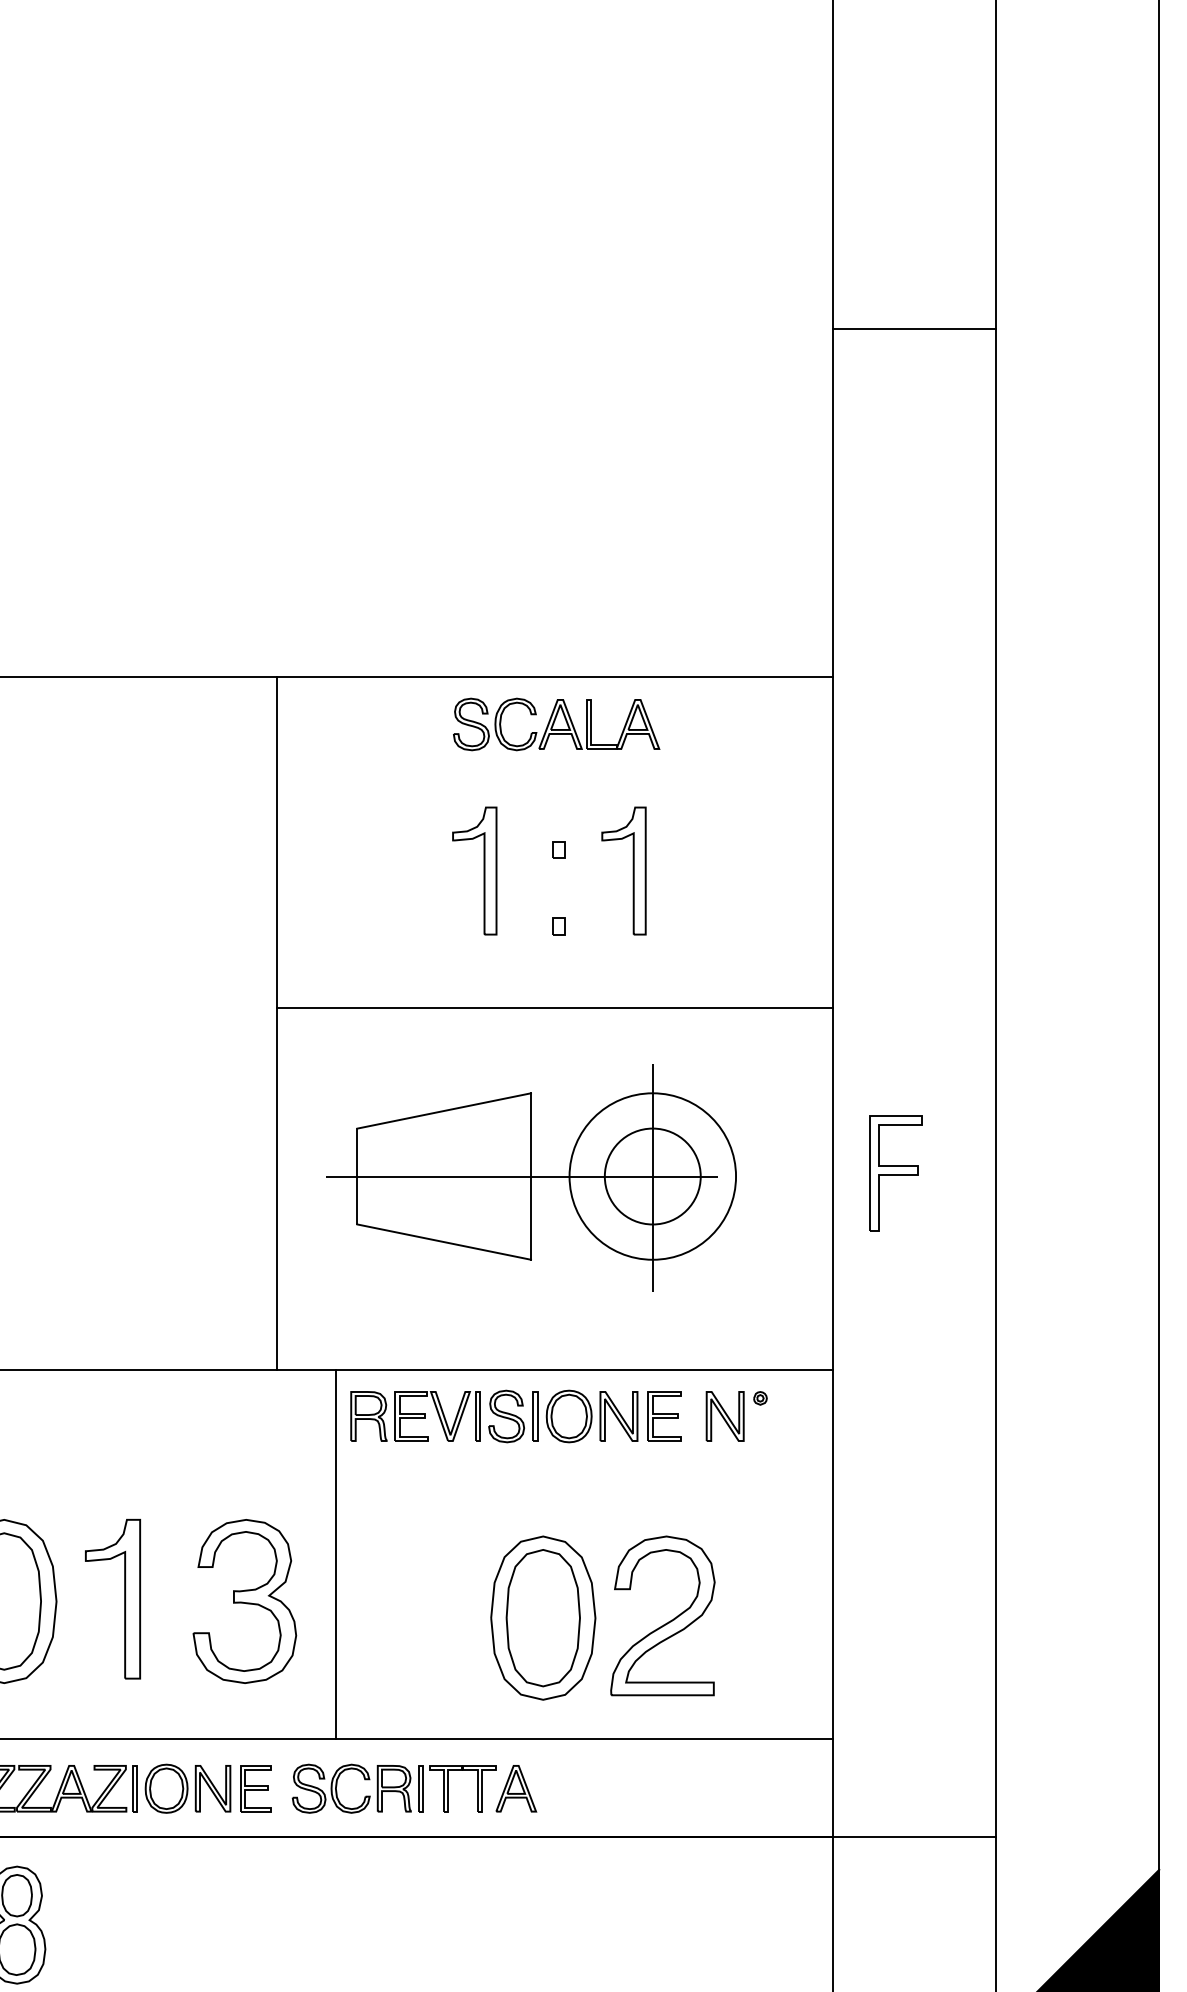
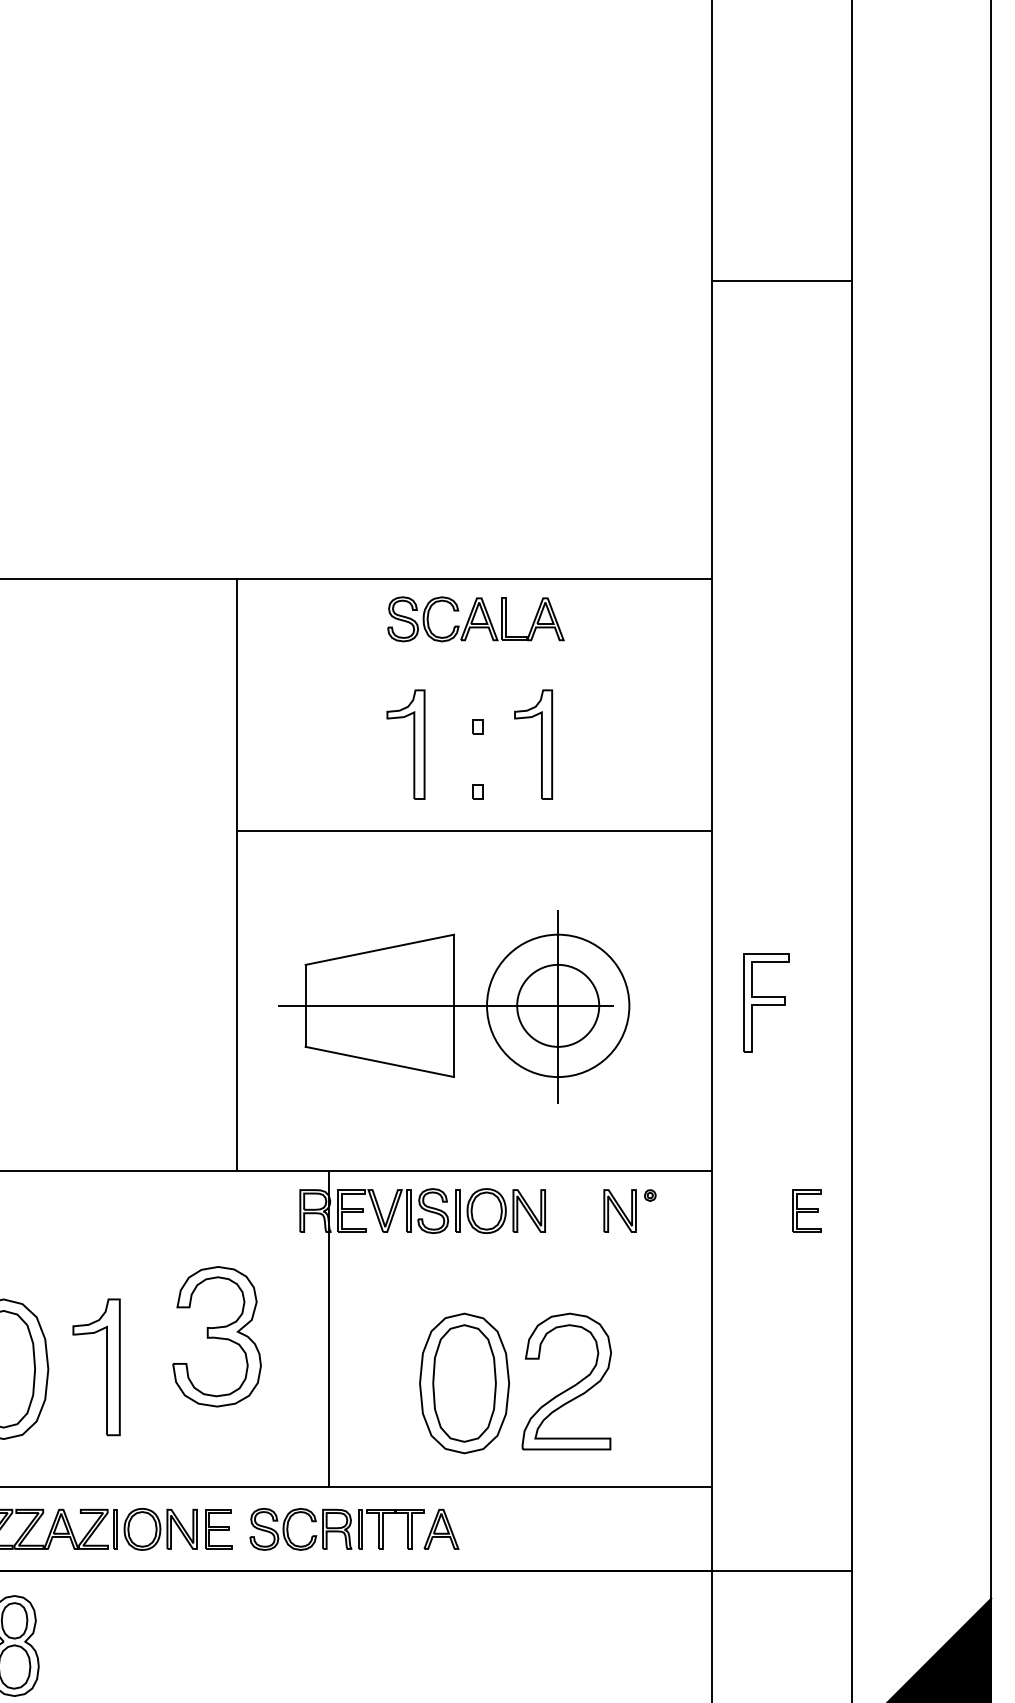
line: (554, 1007) -> (474, 830), moved
part: (664, 1416) -> (806, 1211), moved
line: (335, 1554) -> (328, 1329), moved
part: (244, 1601) -> (216, 1336), moved

